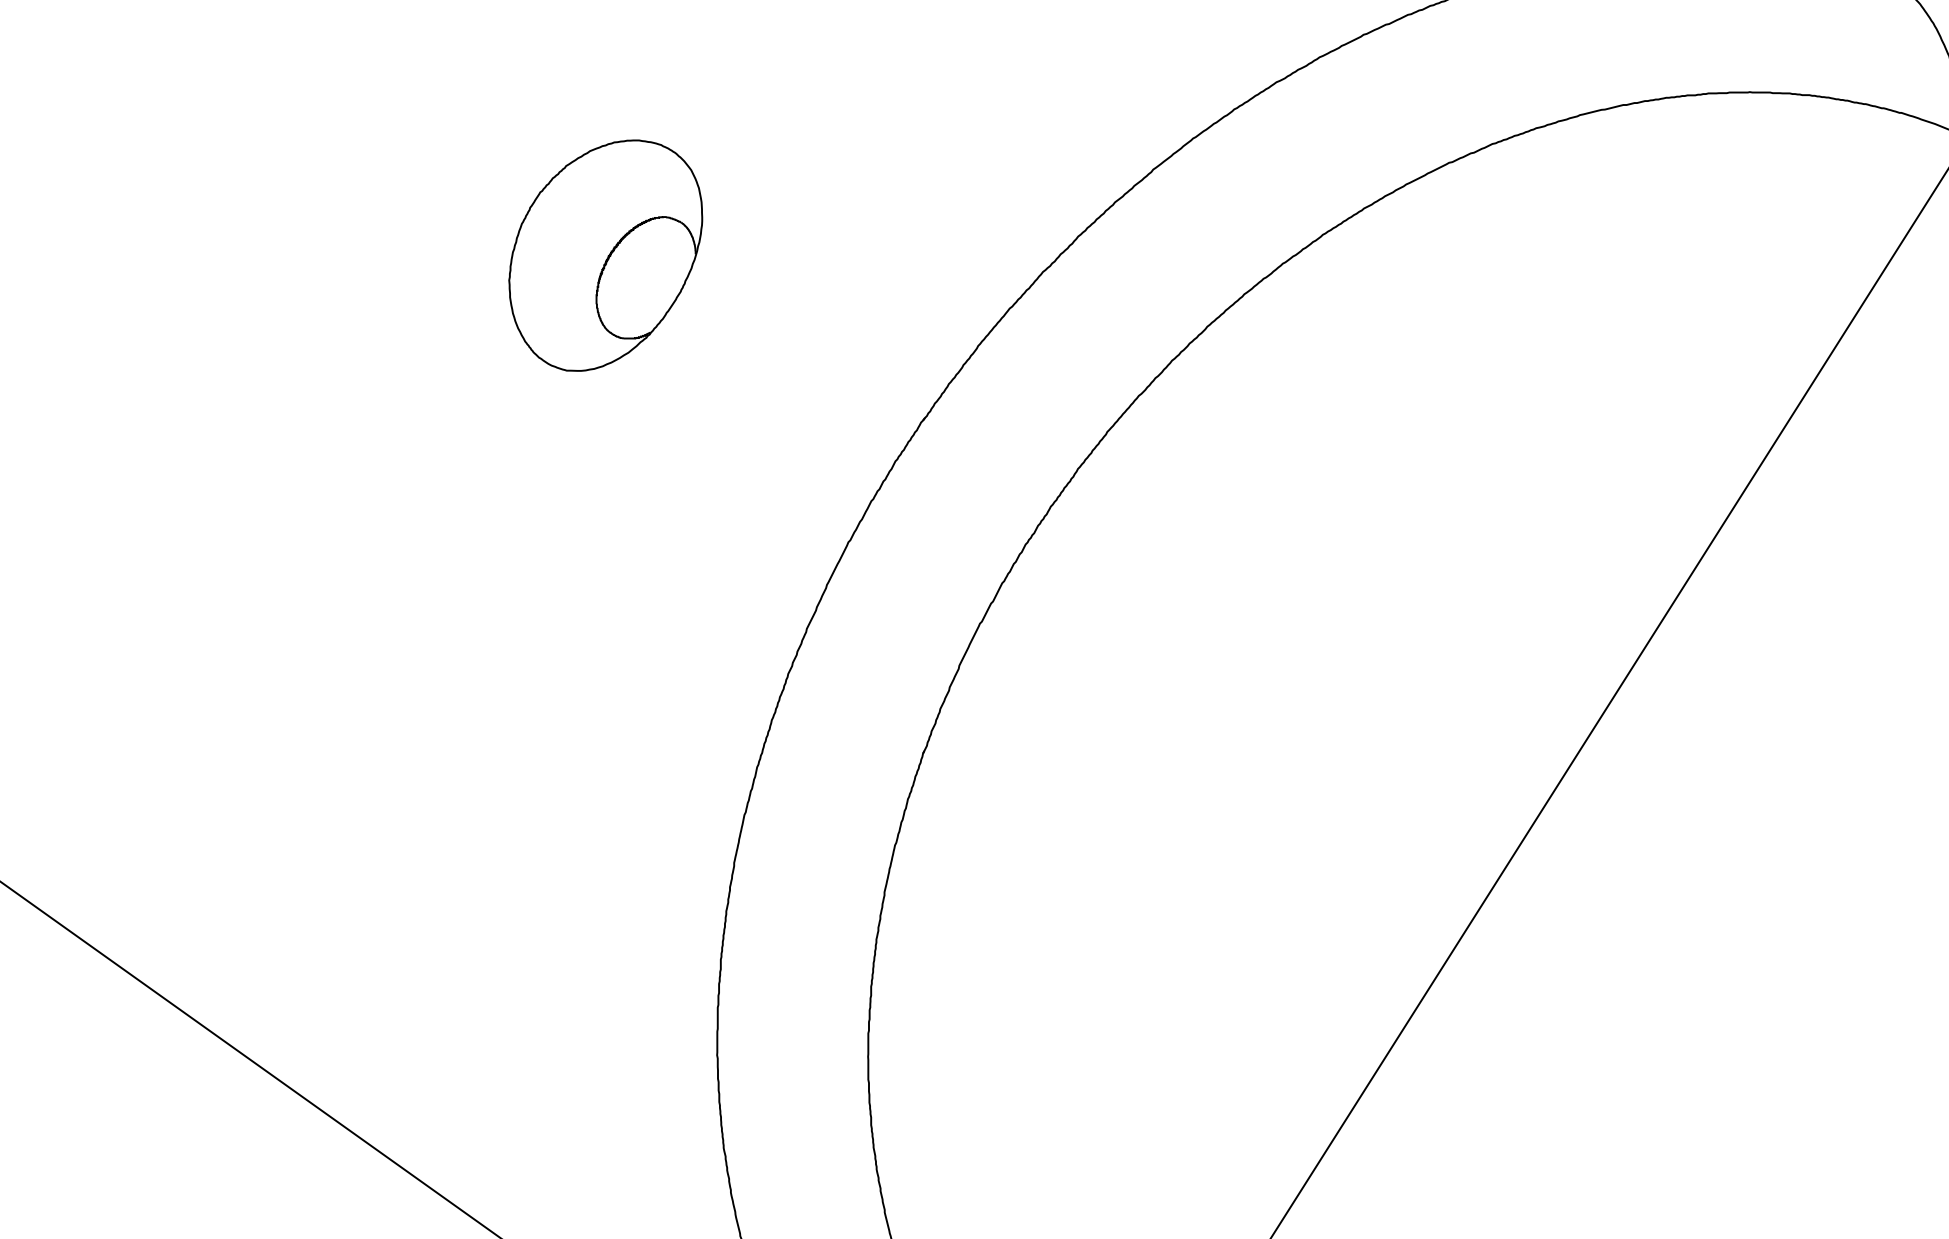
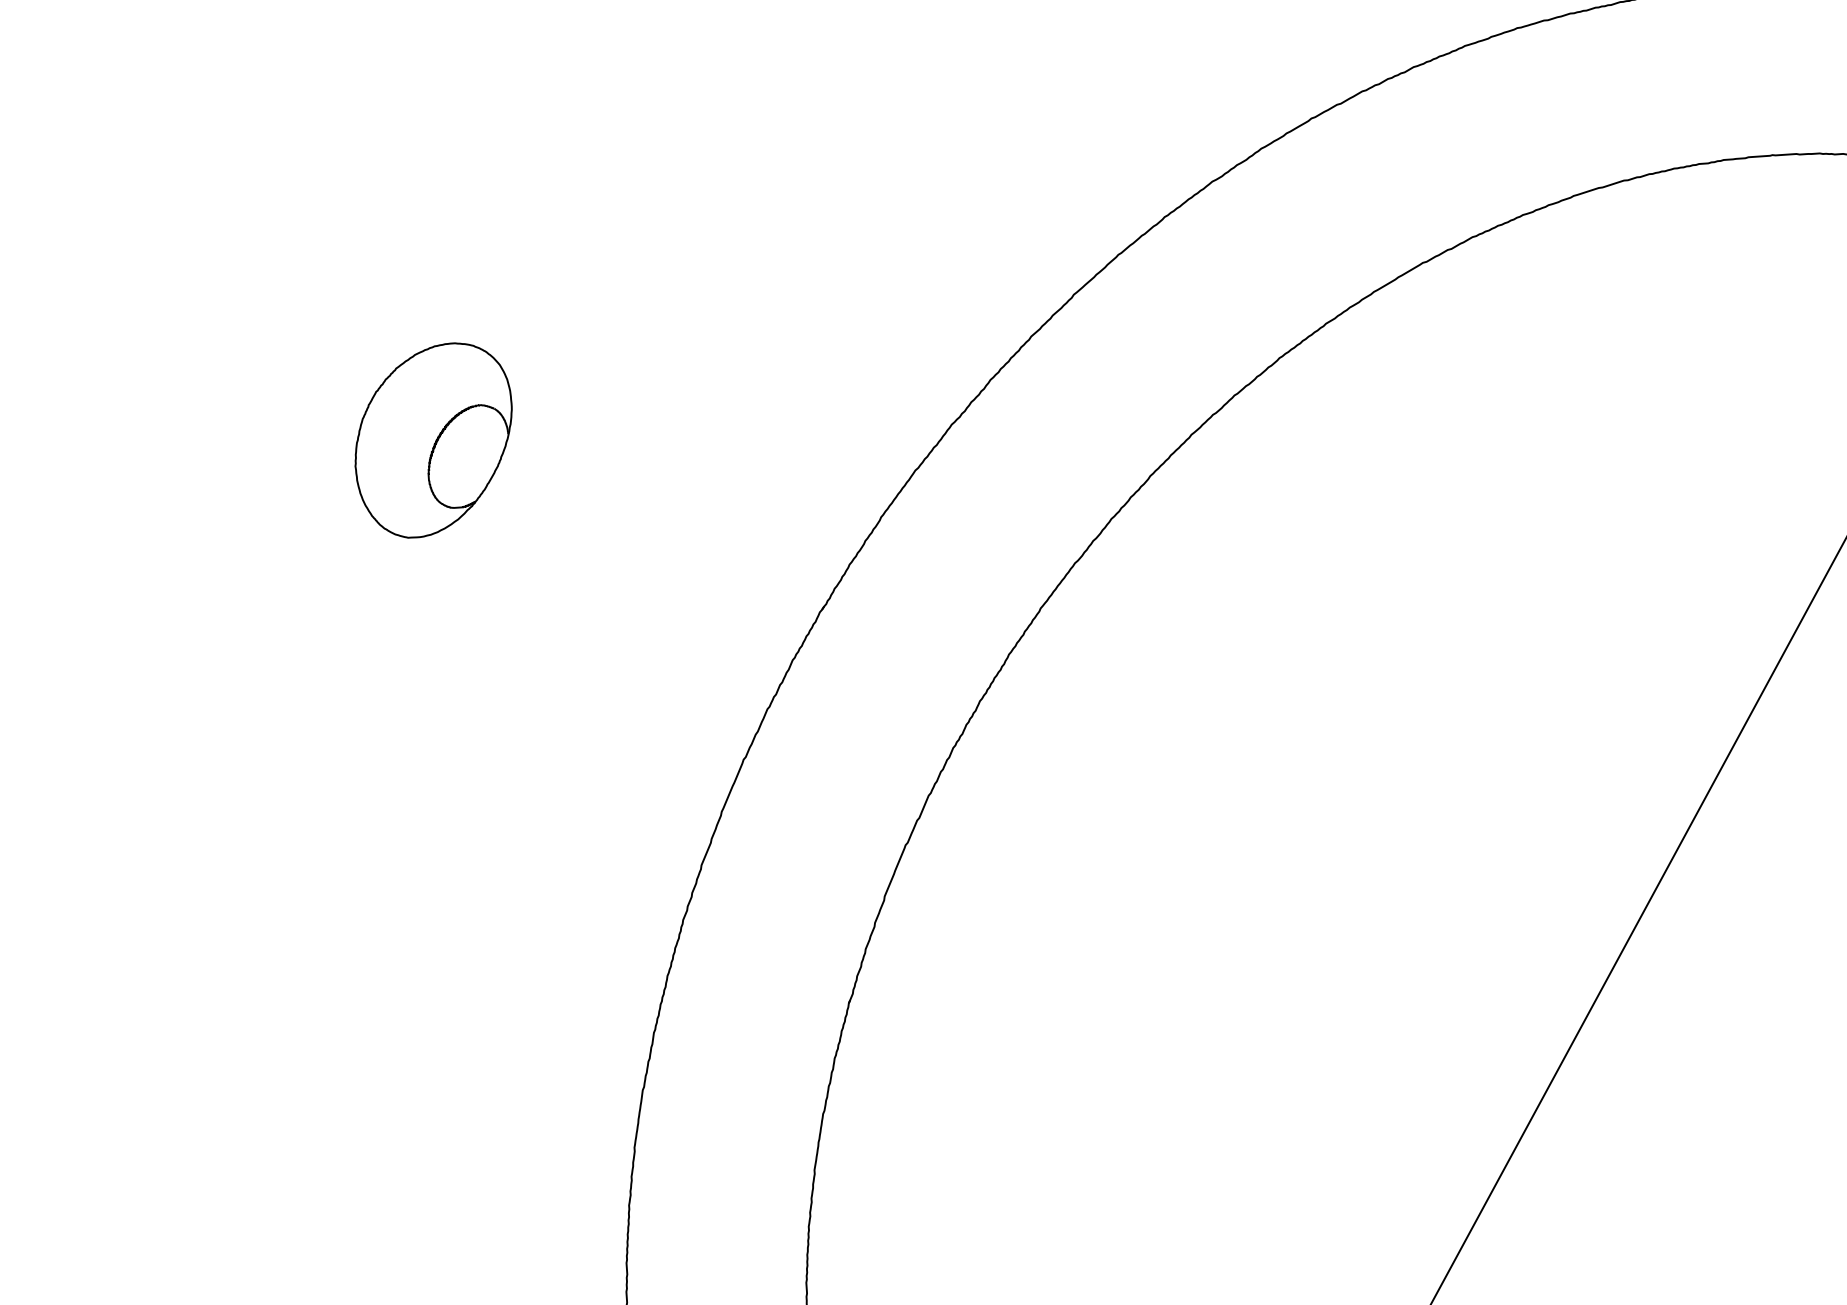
part: (605, 255) -> (433, 440), size x0.7

